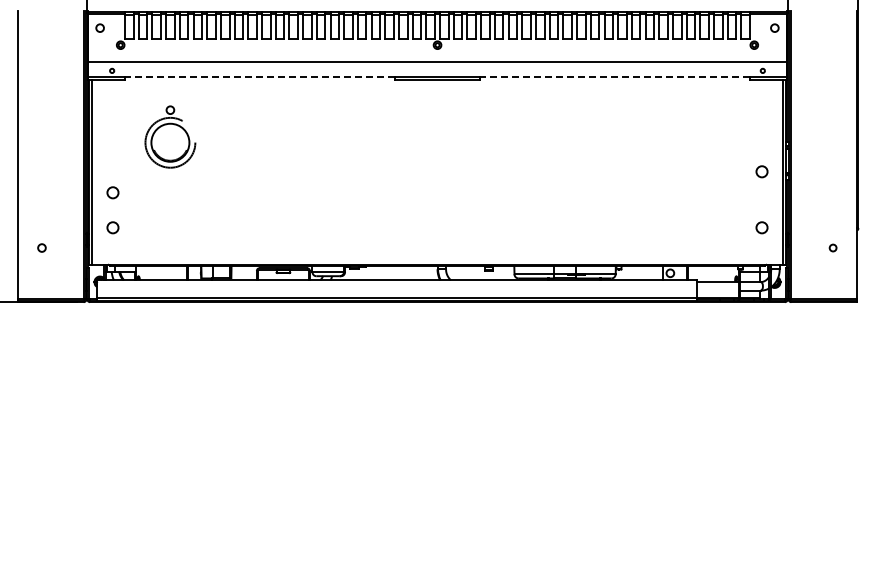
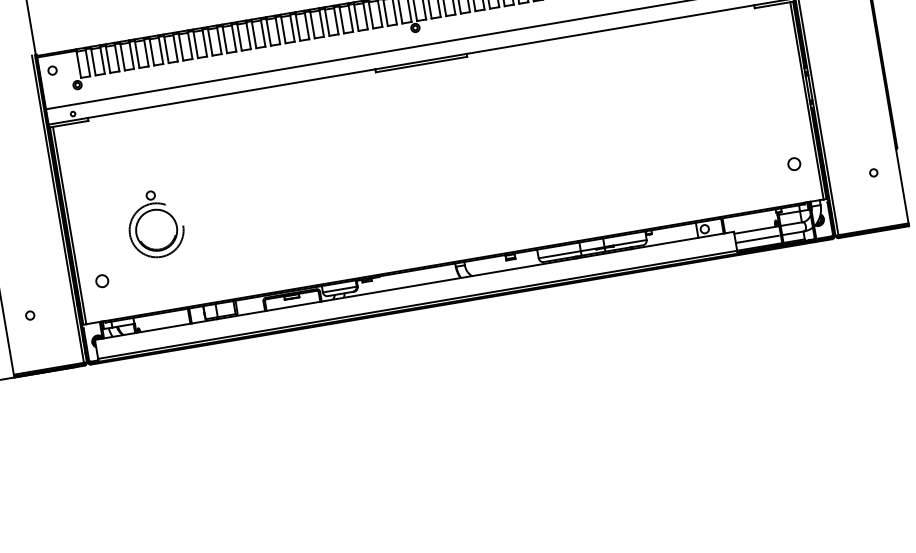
line: (259, 76) -> (231, 93), dashed -> solid
line: (615, 76) -> (610, 29), dashed -> solid
part: (170, 136) -> (155, 223), moved
circle: (761, 171) -> (783, 104), removed
circle: (112, 192) -> (95, 243), removed
line: (716, 290) -> (757, 239), added

